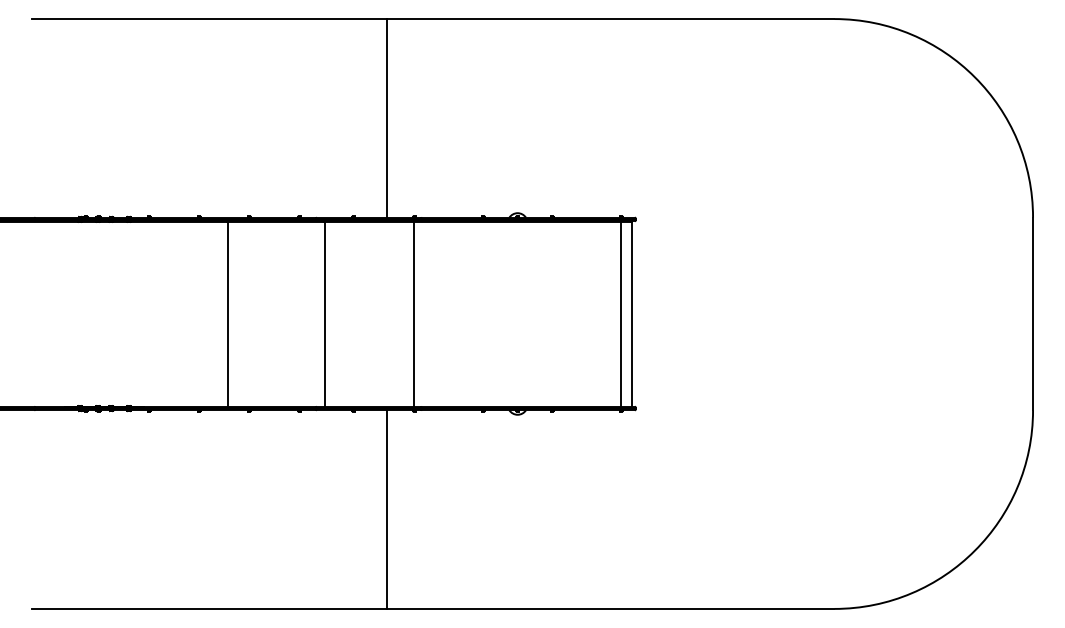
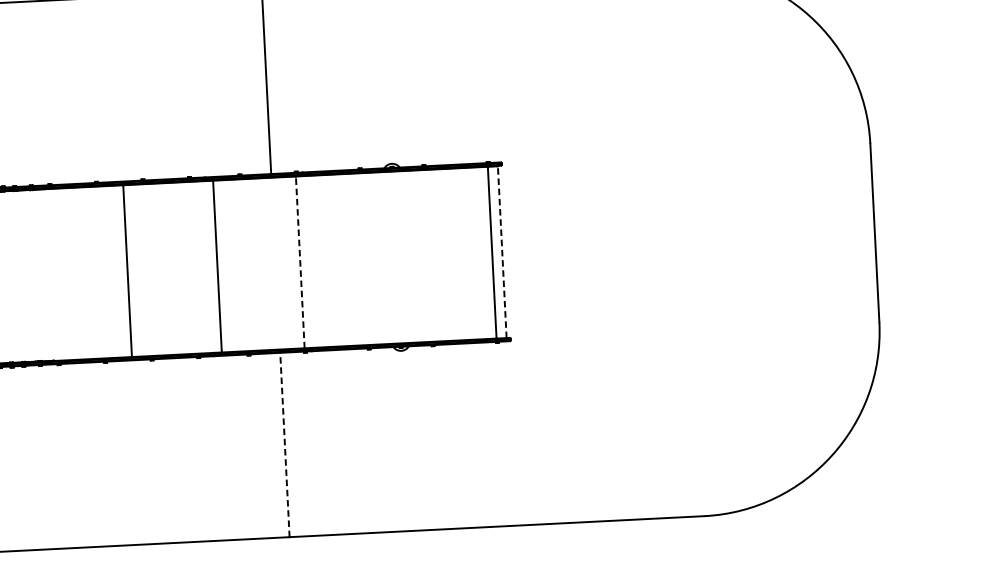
line: (413, 314) -> (299, 262), solid -> dashed
line: (631, 314) -> (502, 252), solid -> dashed
line: (387, 509) -> (284, 444), solid -> dashed

